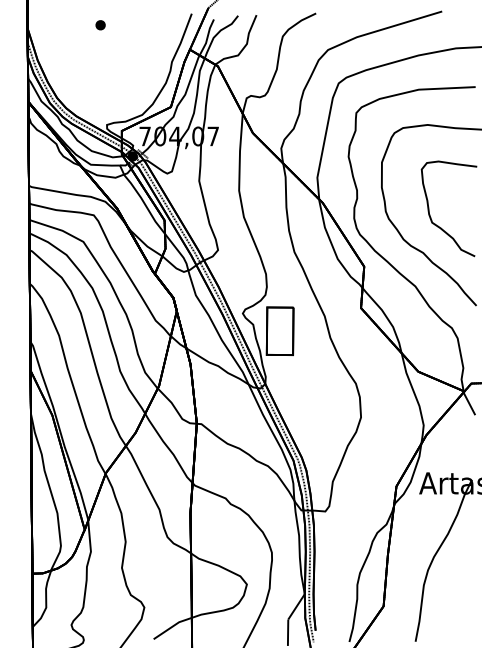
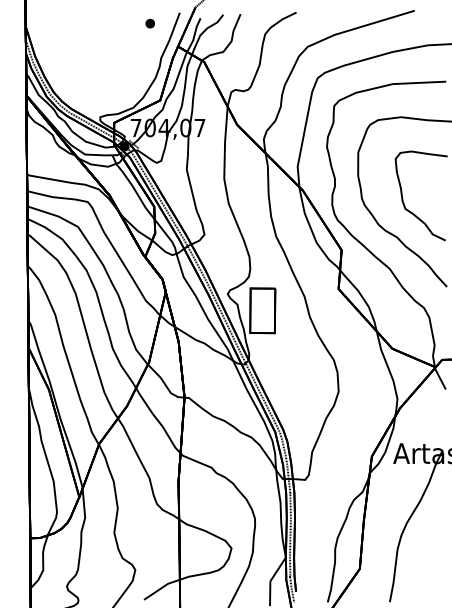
part: (99, 25) -> (149, 23), moved

